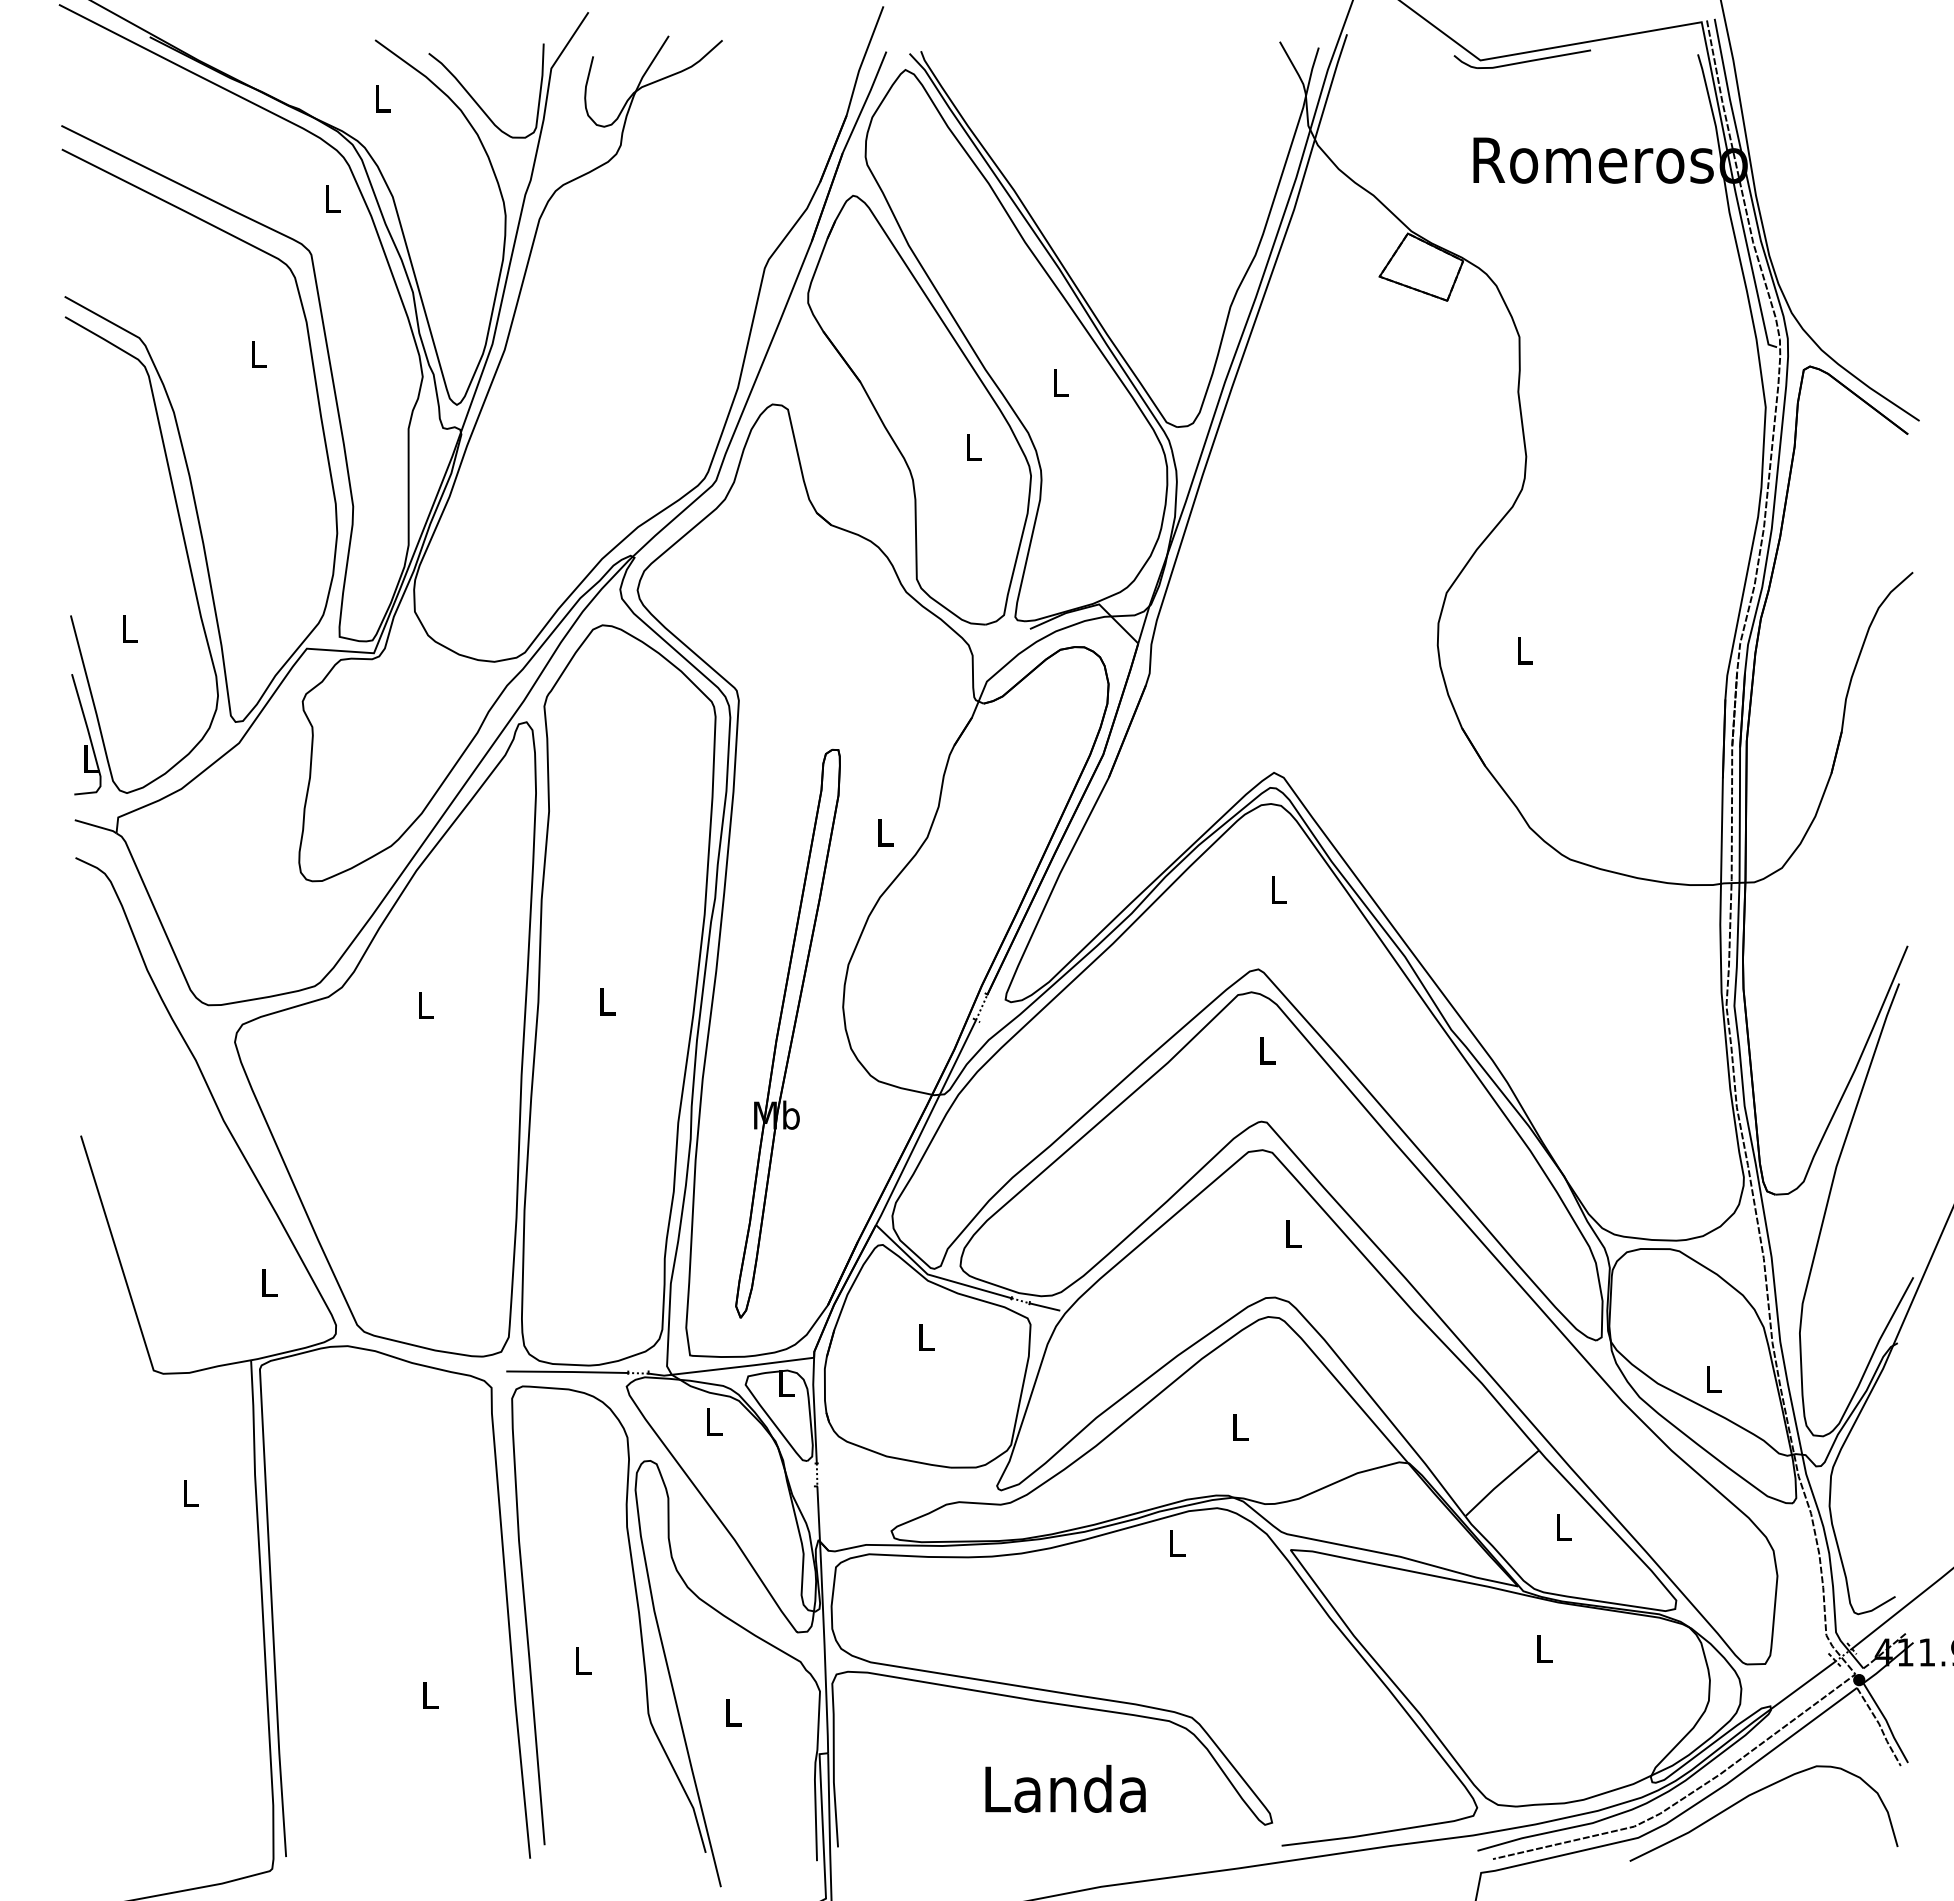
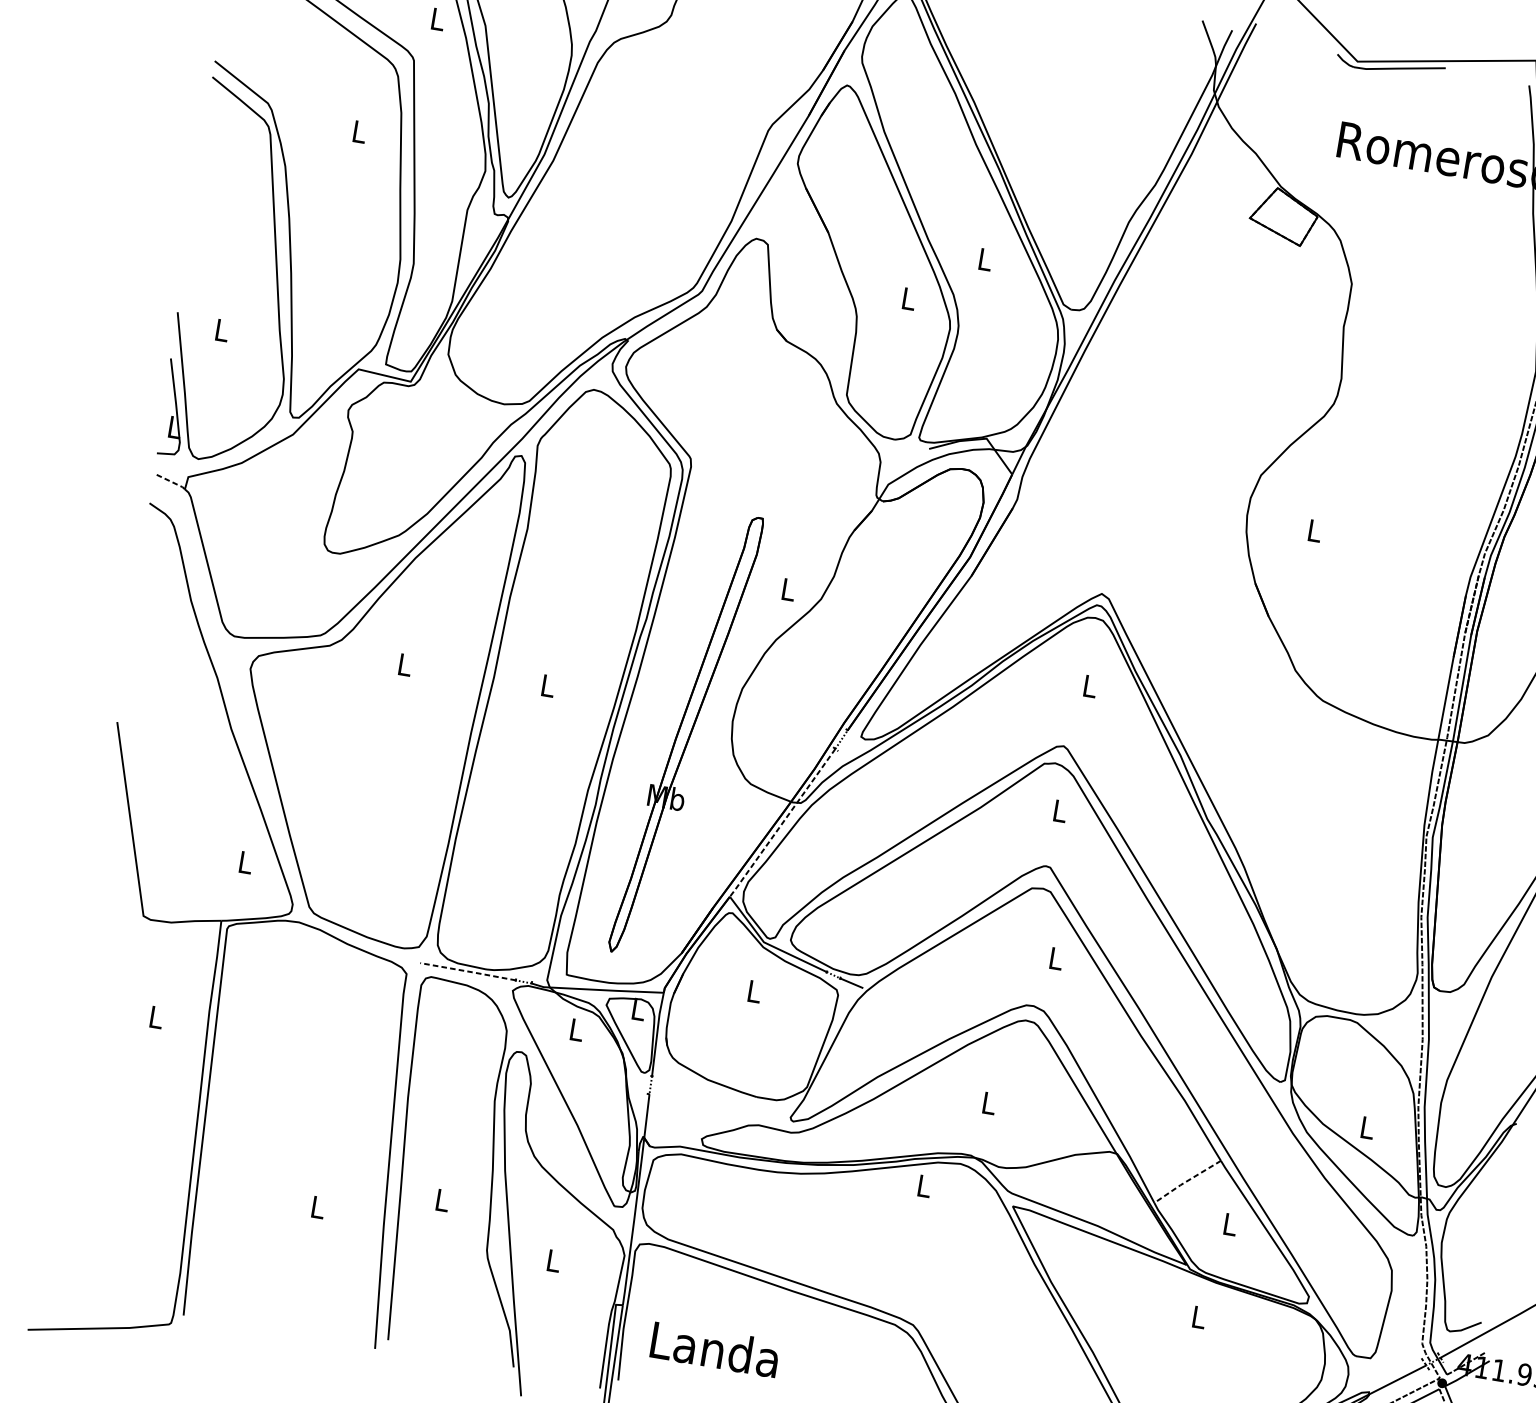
line: (96, 826) -> (170, 481), solid -> dashed
line: (925, 1123) -> (782, 823), solid -> dashed
line: (567, 1371) -> (468, 971), solid -> dashed
line: (1500, 1483) -> (1186, 1181), solid -> dashed
text: (1065, 1788) -> (715, 1349), moved

